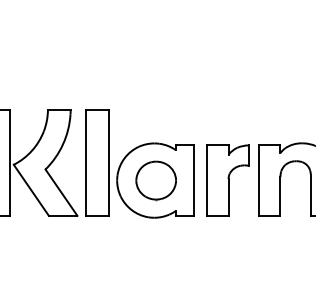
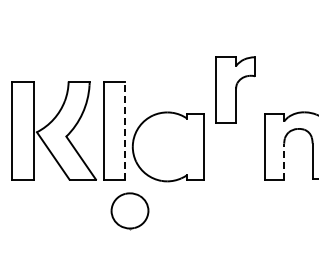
line: (108, 162) -> (124, 130), solid -> dashed
part: (227, 180) -> (235, 89), moved
part: (155, 181) -> (129, 211), moved
line: (280, 196) -> (284, 161), solid -> dashed

